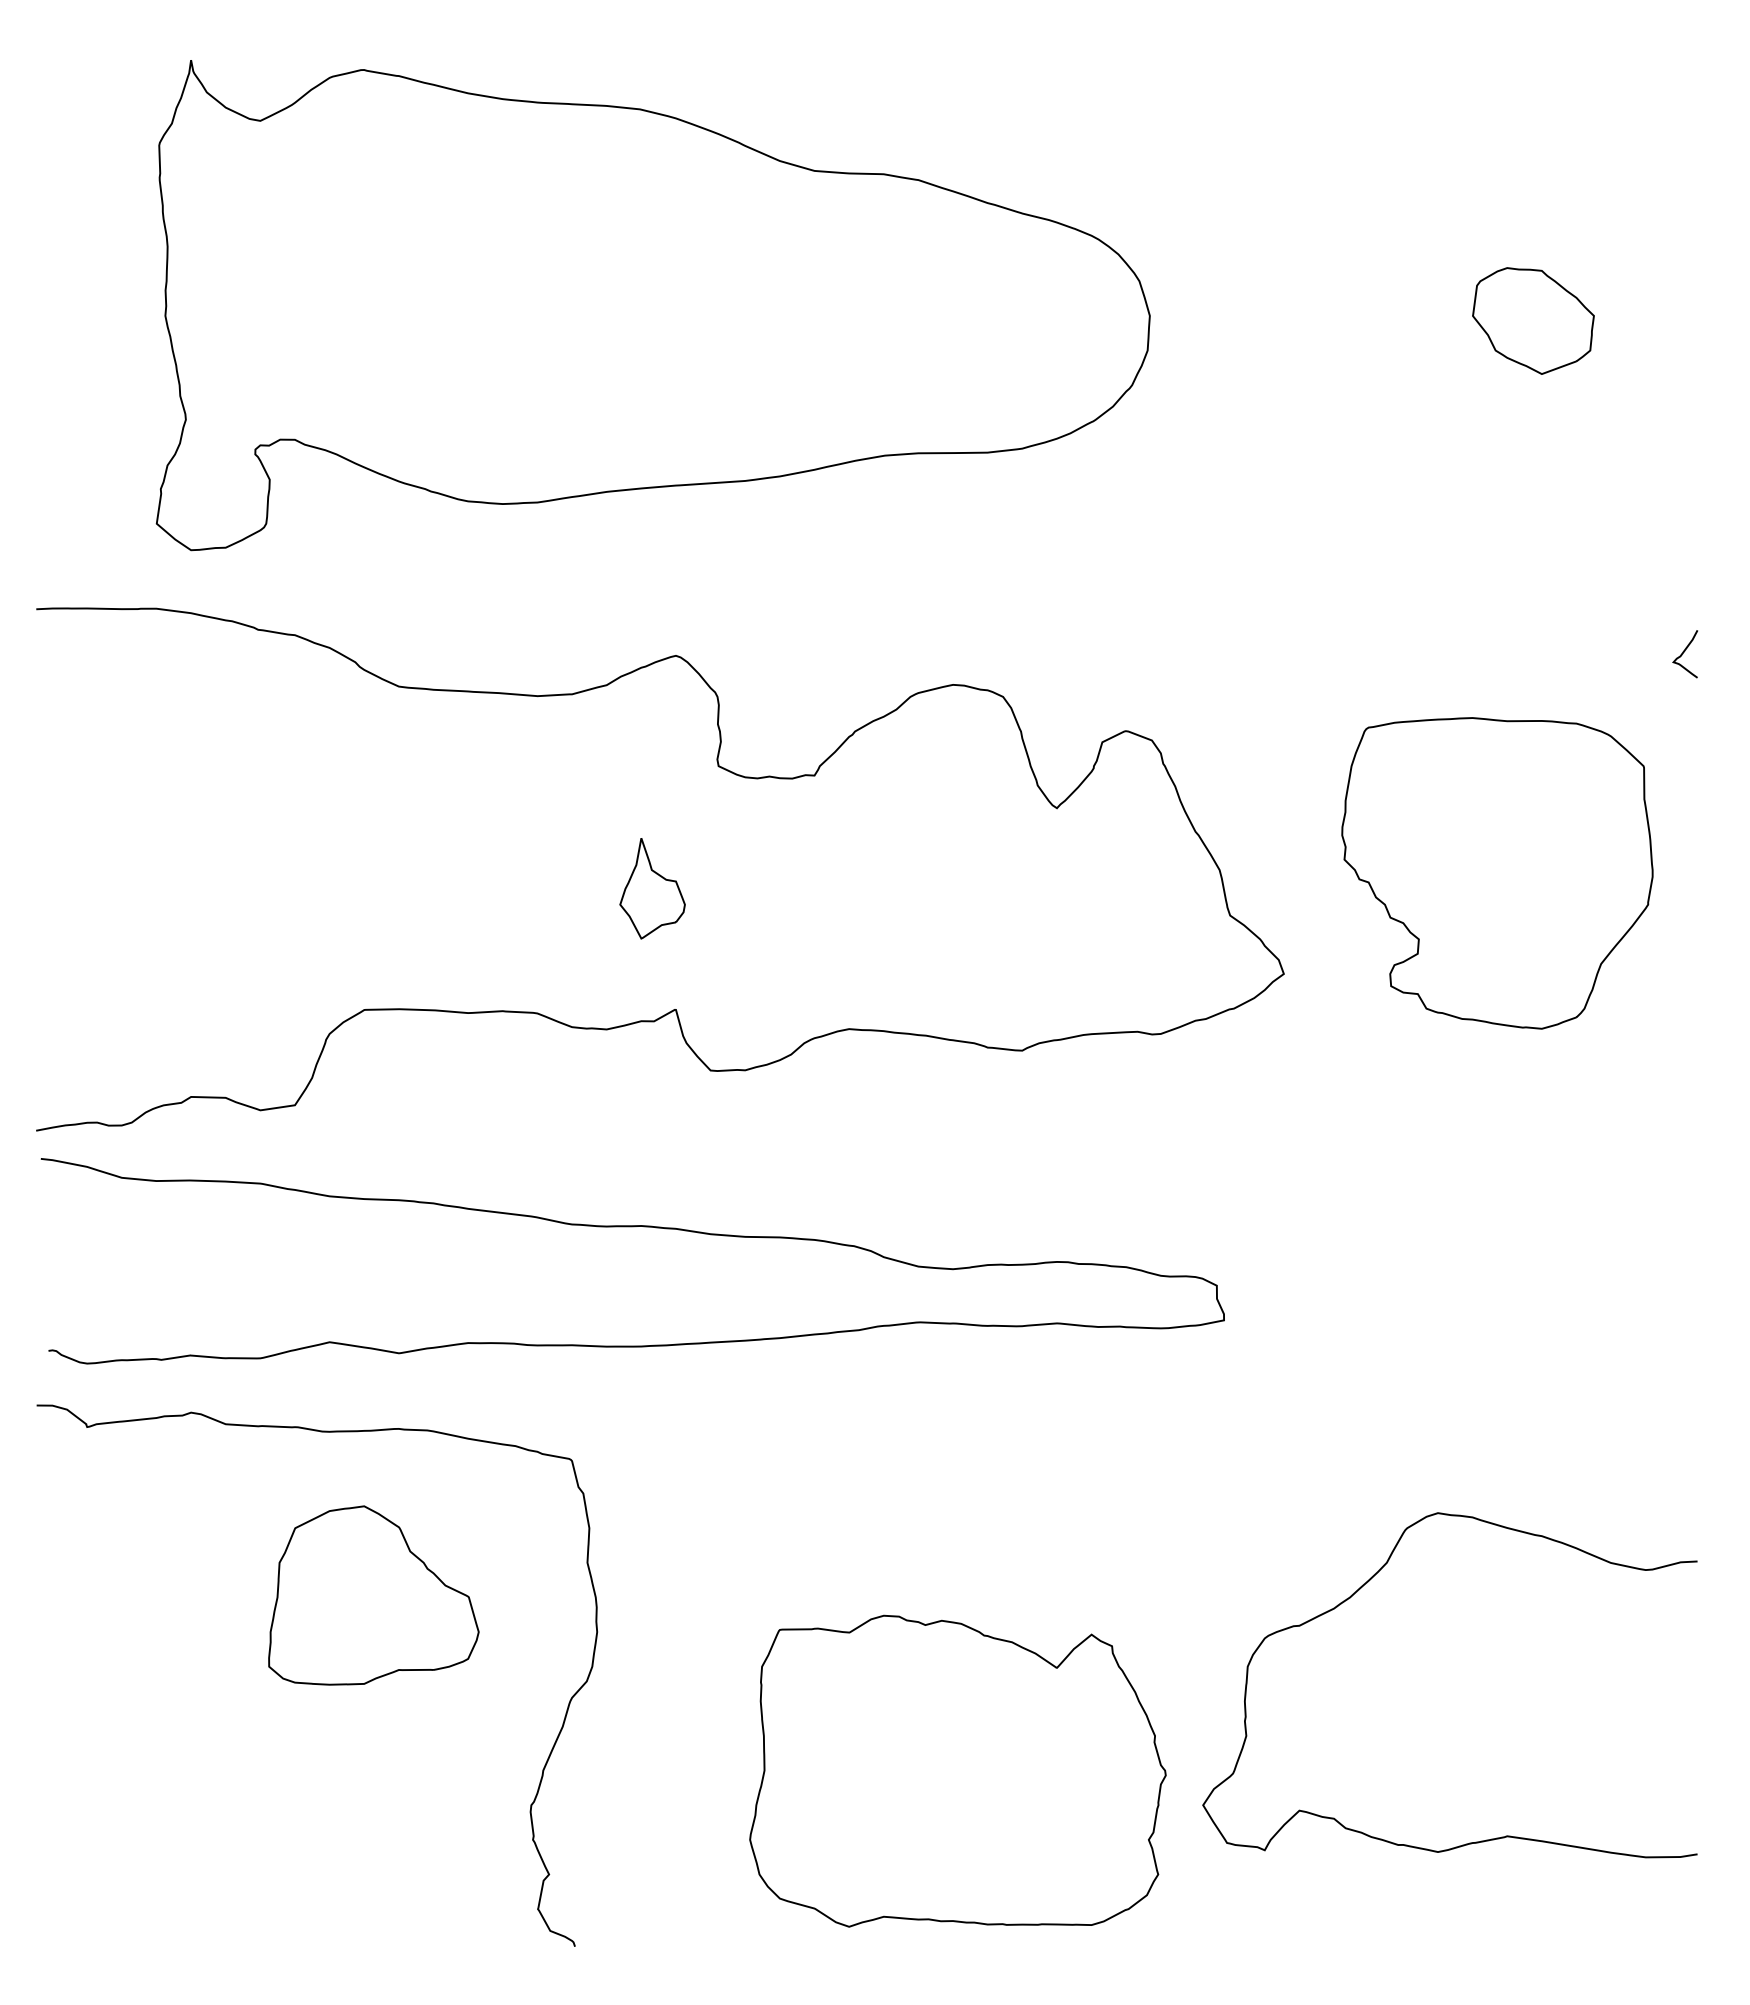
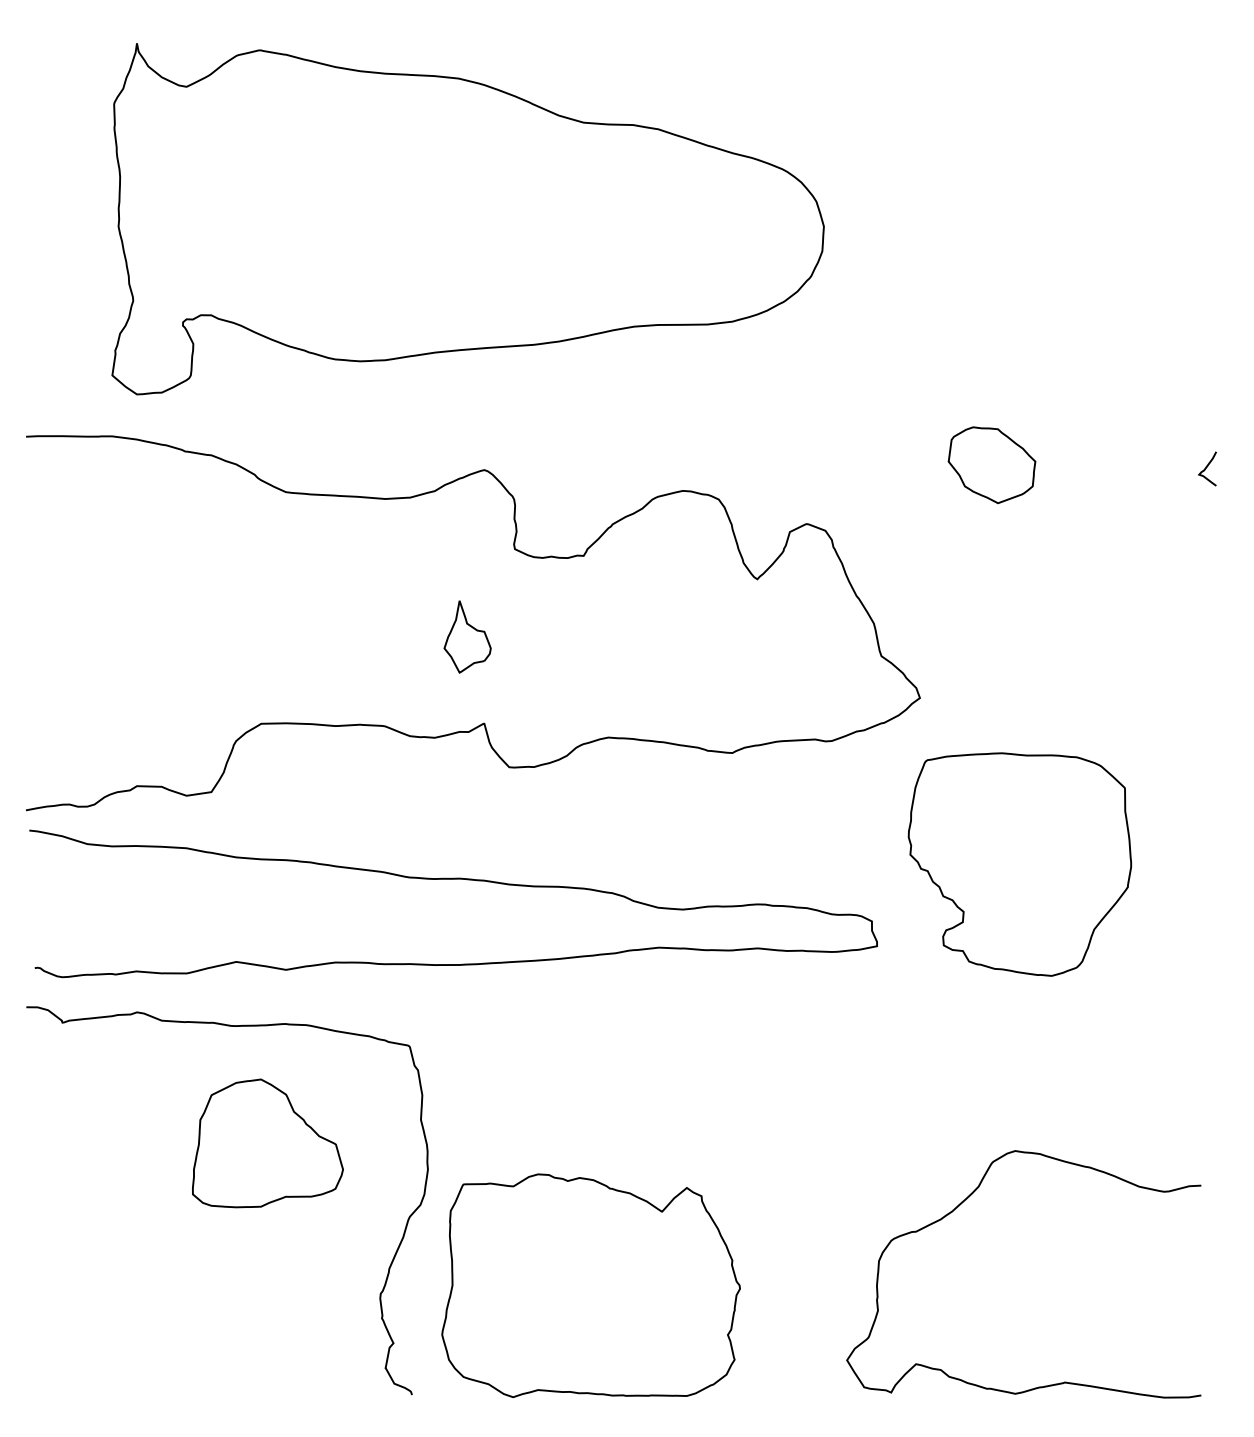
part: (1533, 320) -> (992, 464), moved
part: (1497, 873) -> (1020, 864), moved
curve: (1358, 1591) -> (958, 1207), moved
part: (957, 1770) -> (590, 1285), moved

